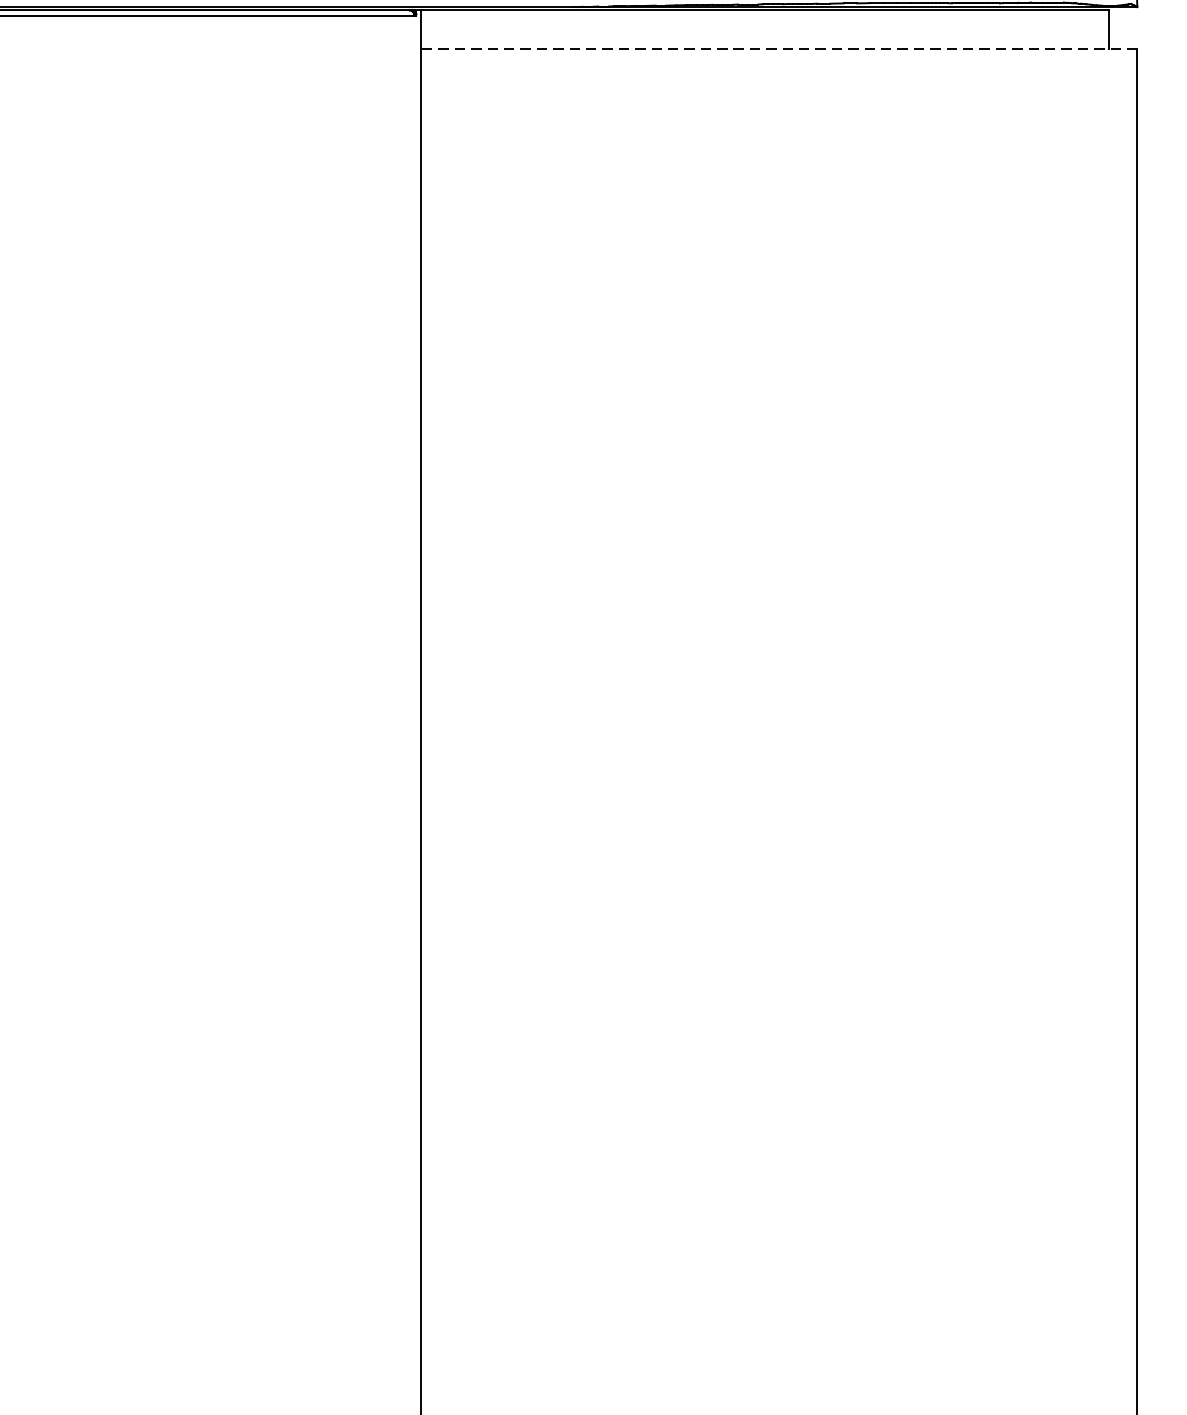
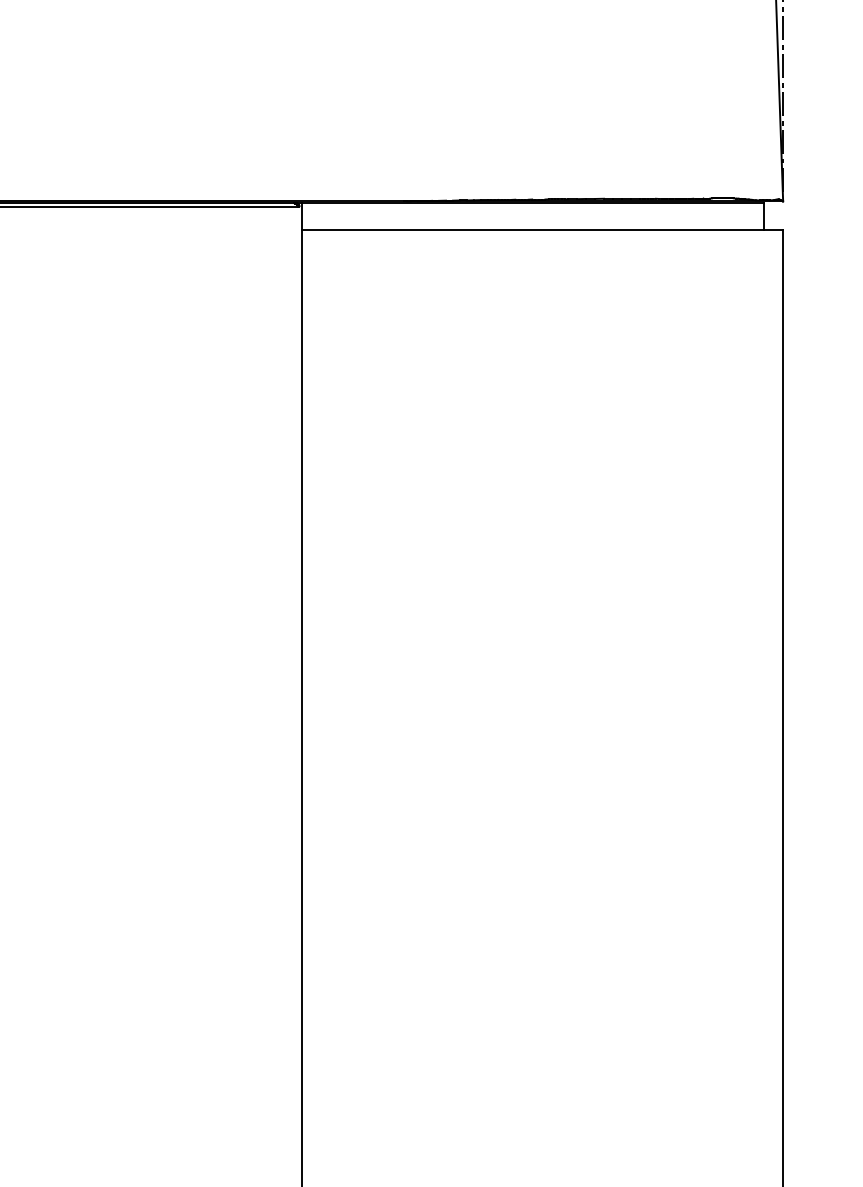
line: (778, 48) -> (542, 229), dashed -> solid

